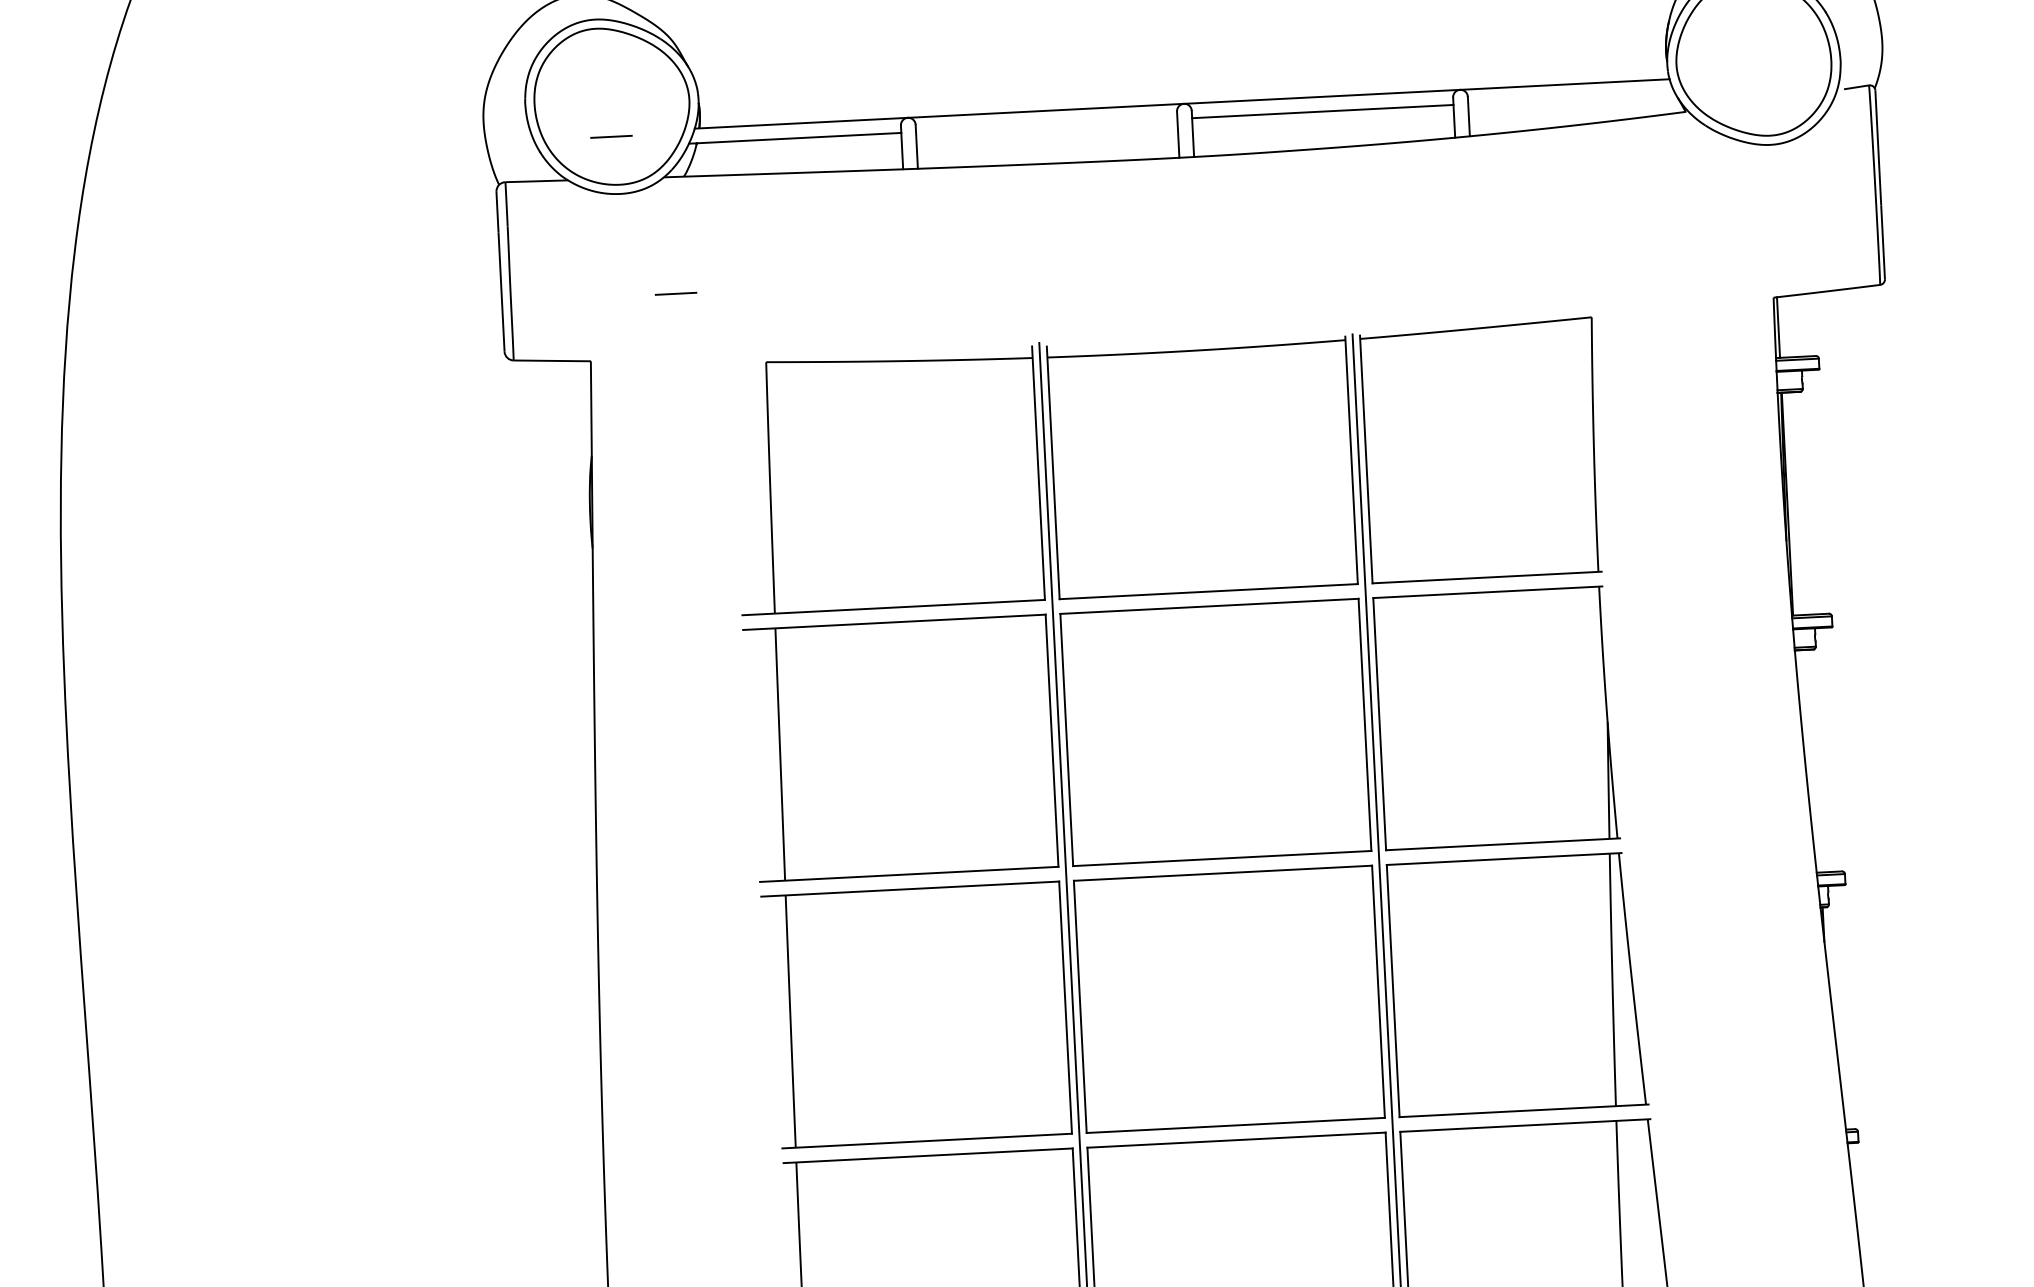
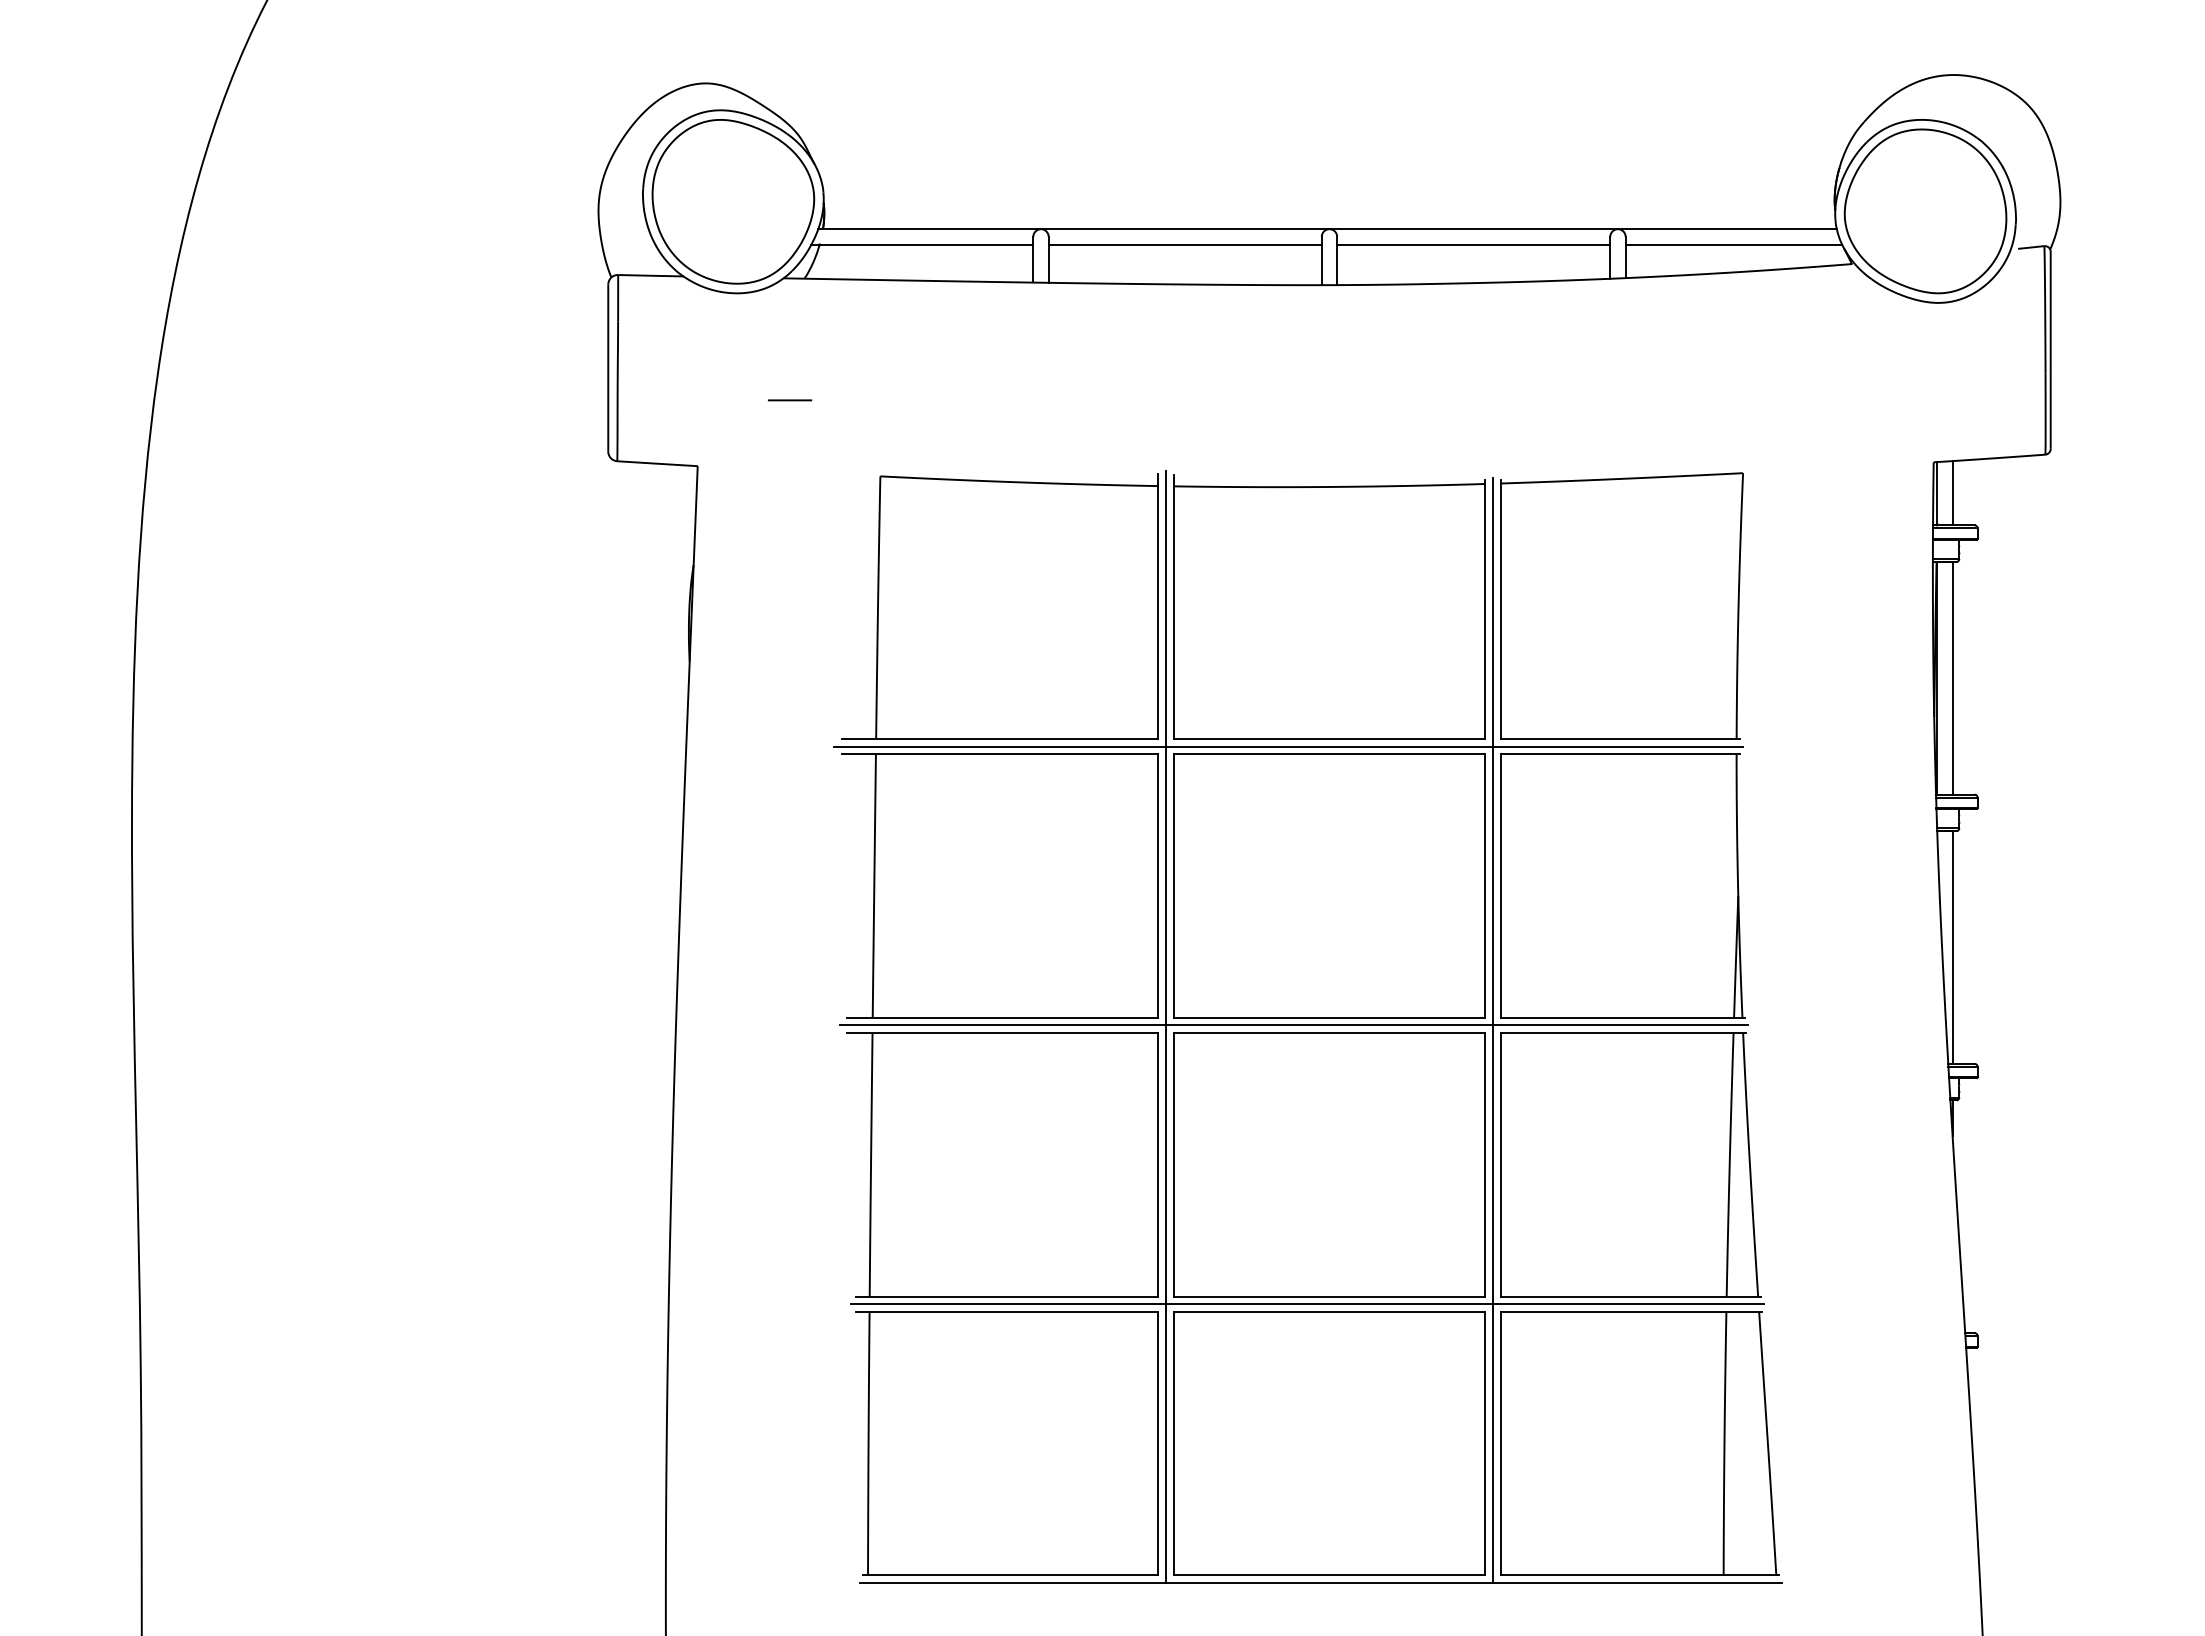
line: (1571, 98) -> (1733, 244), added
line: (1046, 125) -> (1184, 244), added
line: (611, 136) -> (731, 233), removed
line: (1793, 326) -> (1952, 493), added
line: (1802, 502) -> (1952, 677), added
line: (1168, 600) -> (1287, 746), added
line: (1815, 761) -> (1952, 947), added
line: (1188, 867) -> (1293, 1025), added
line: (1215, 1134) -> (1307, 1304), added

